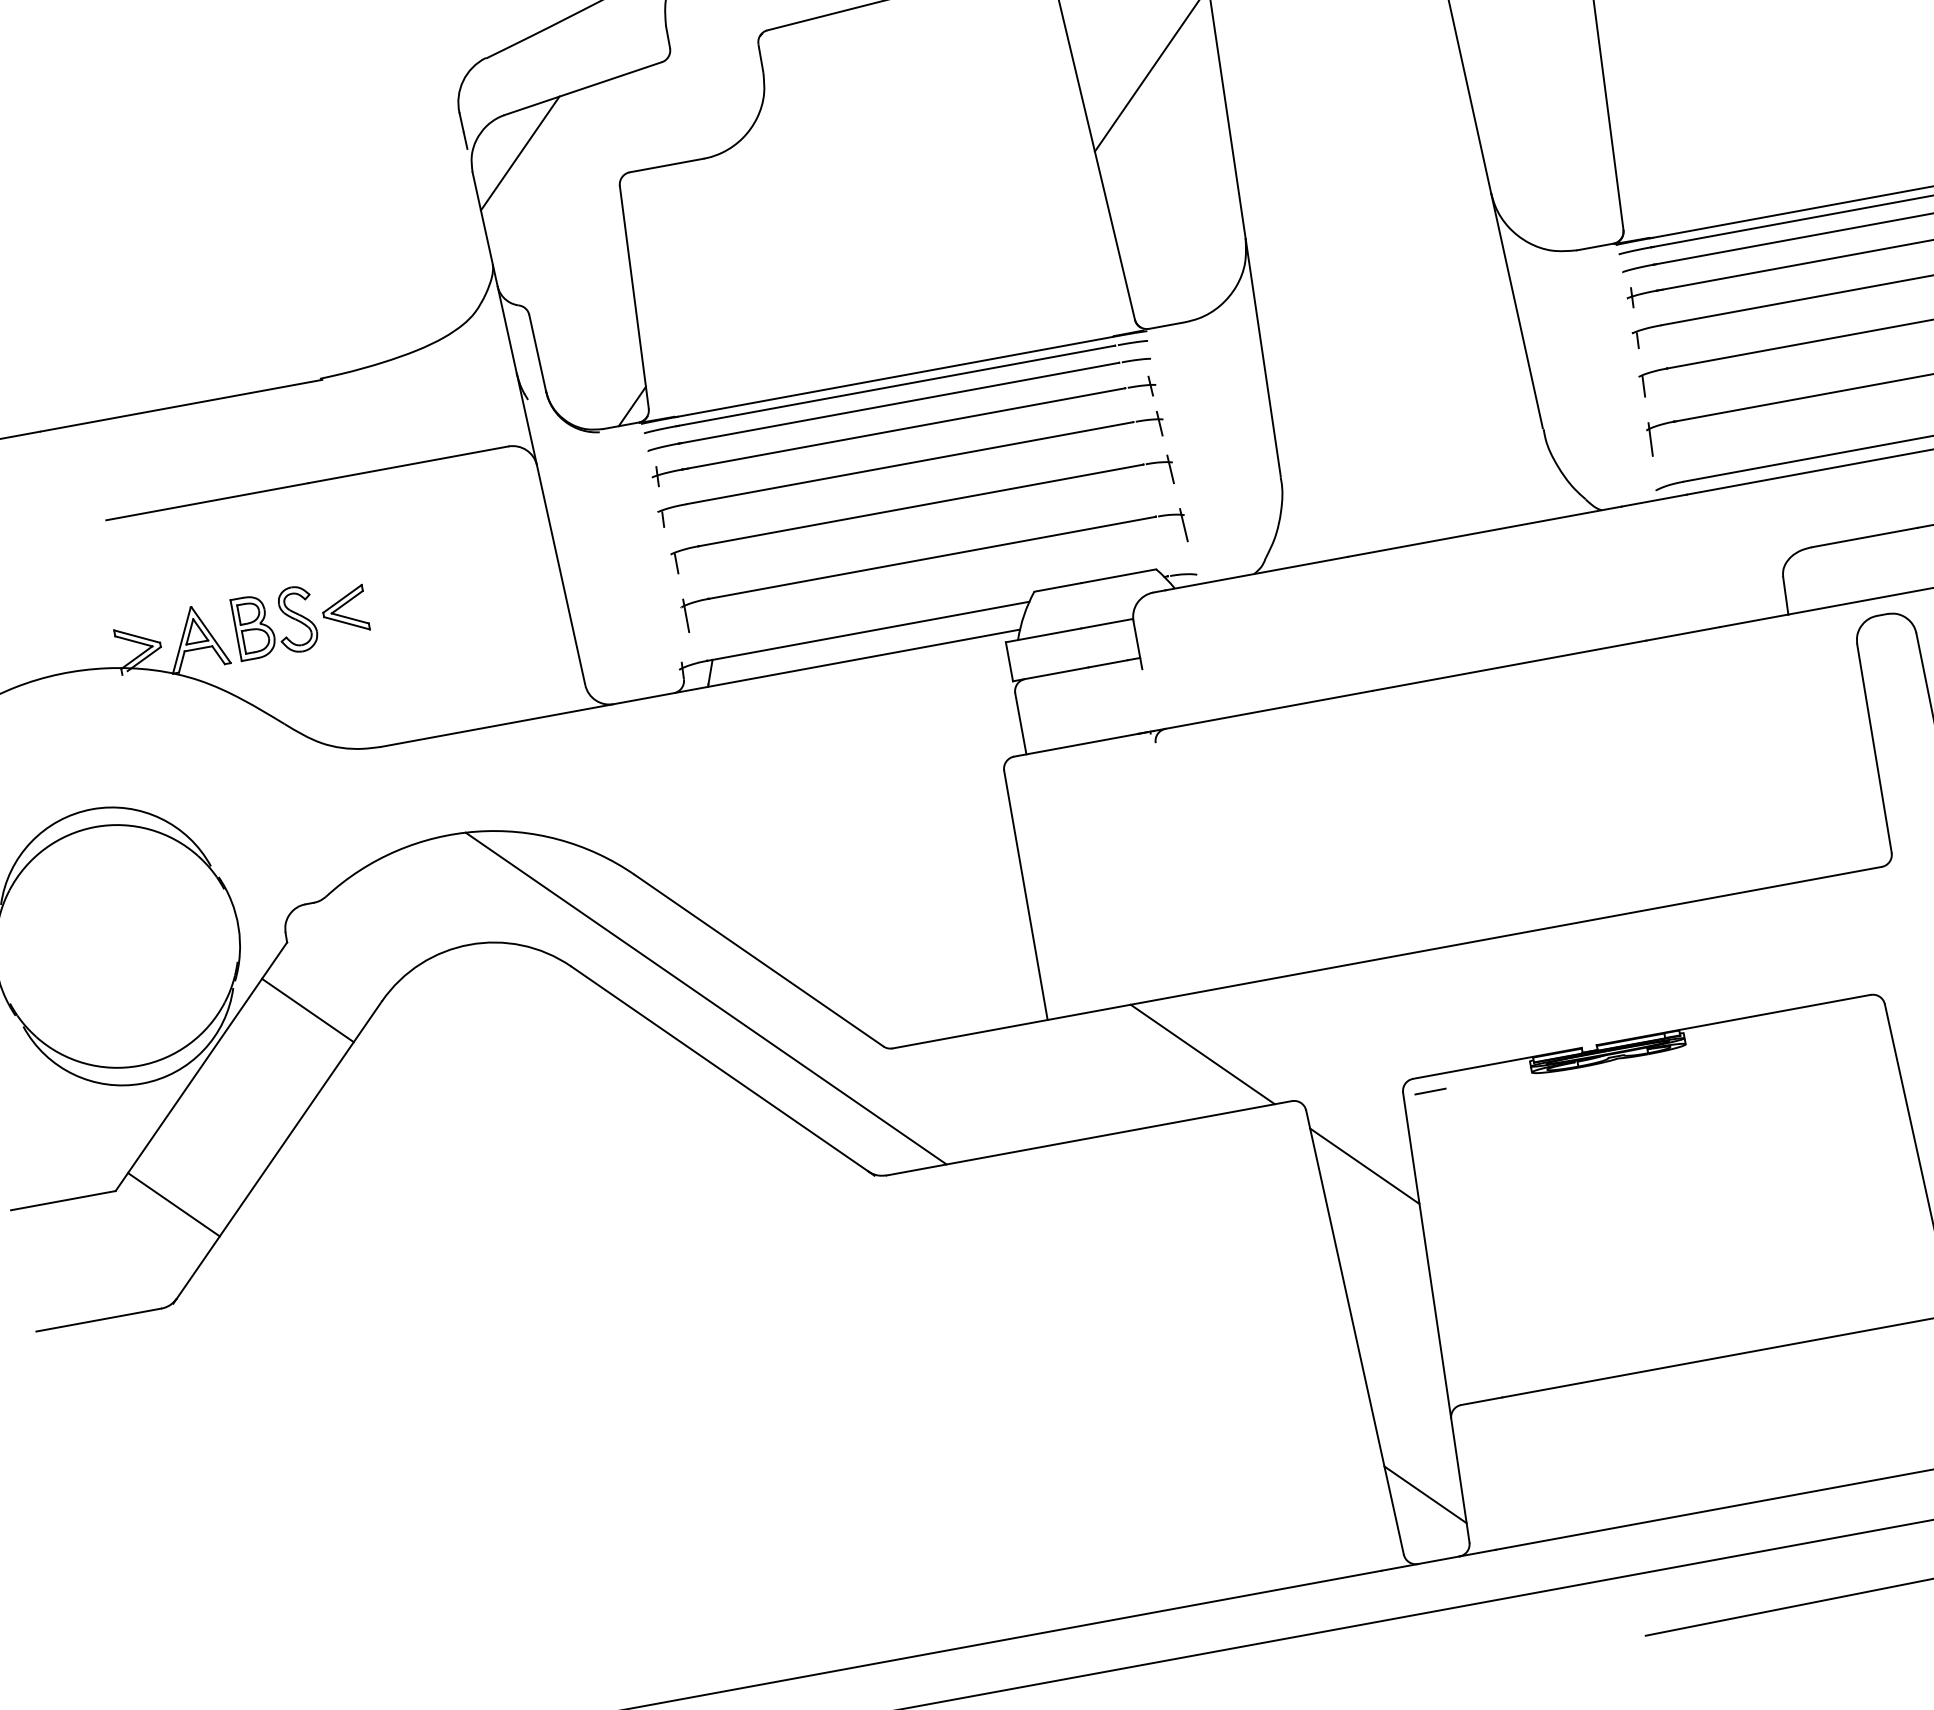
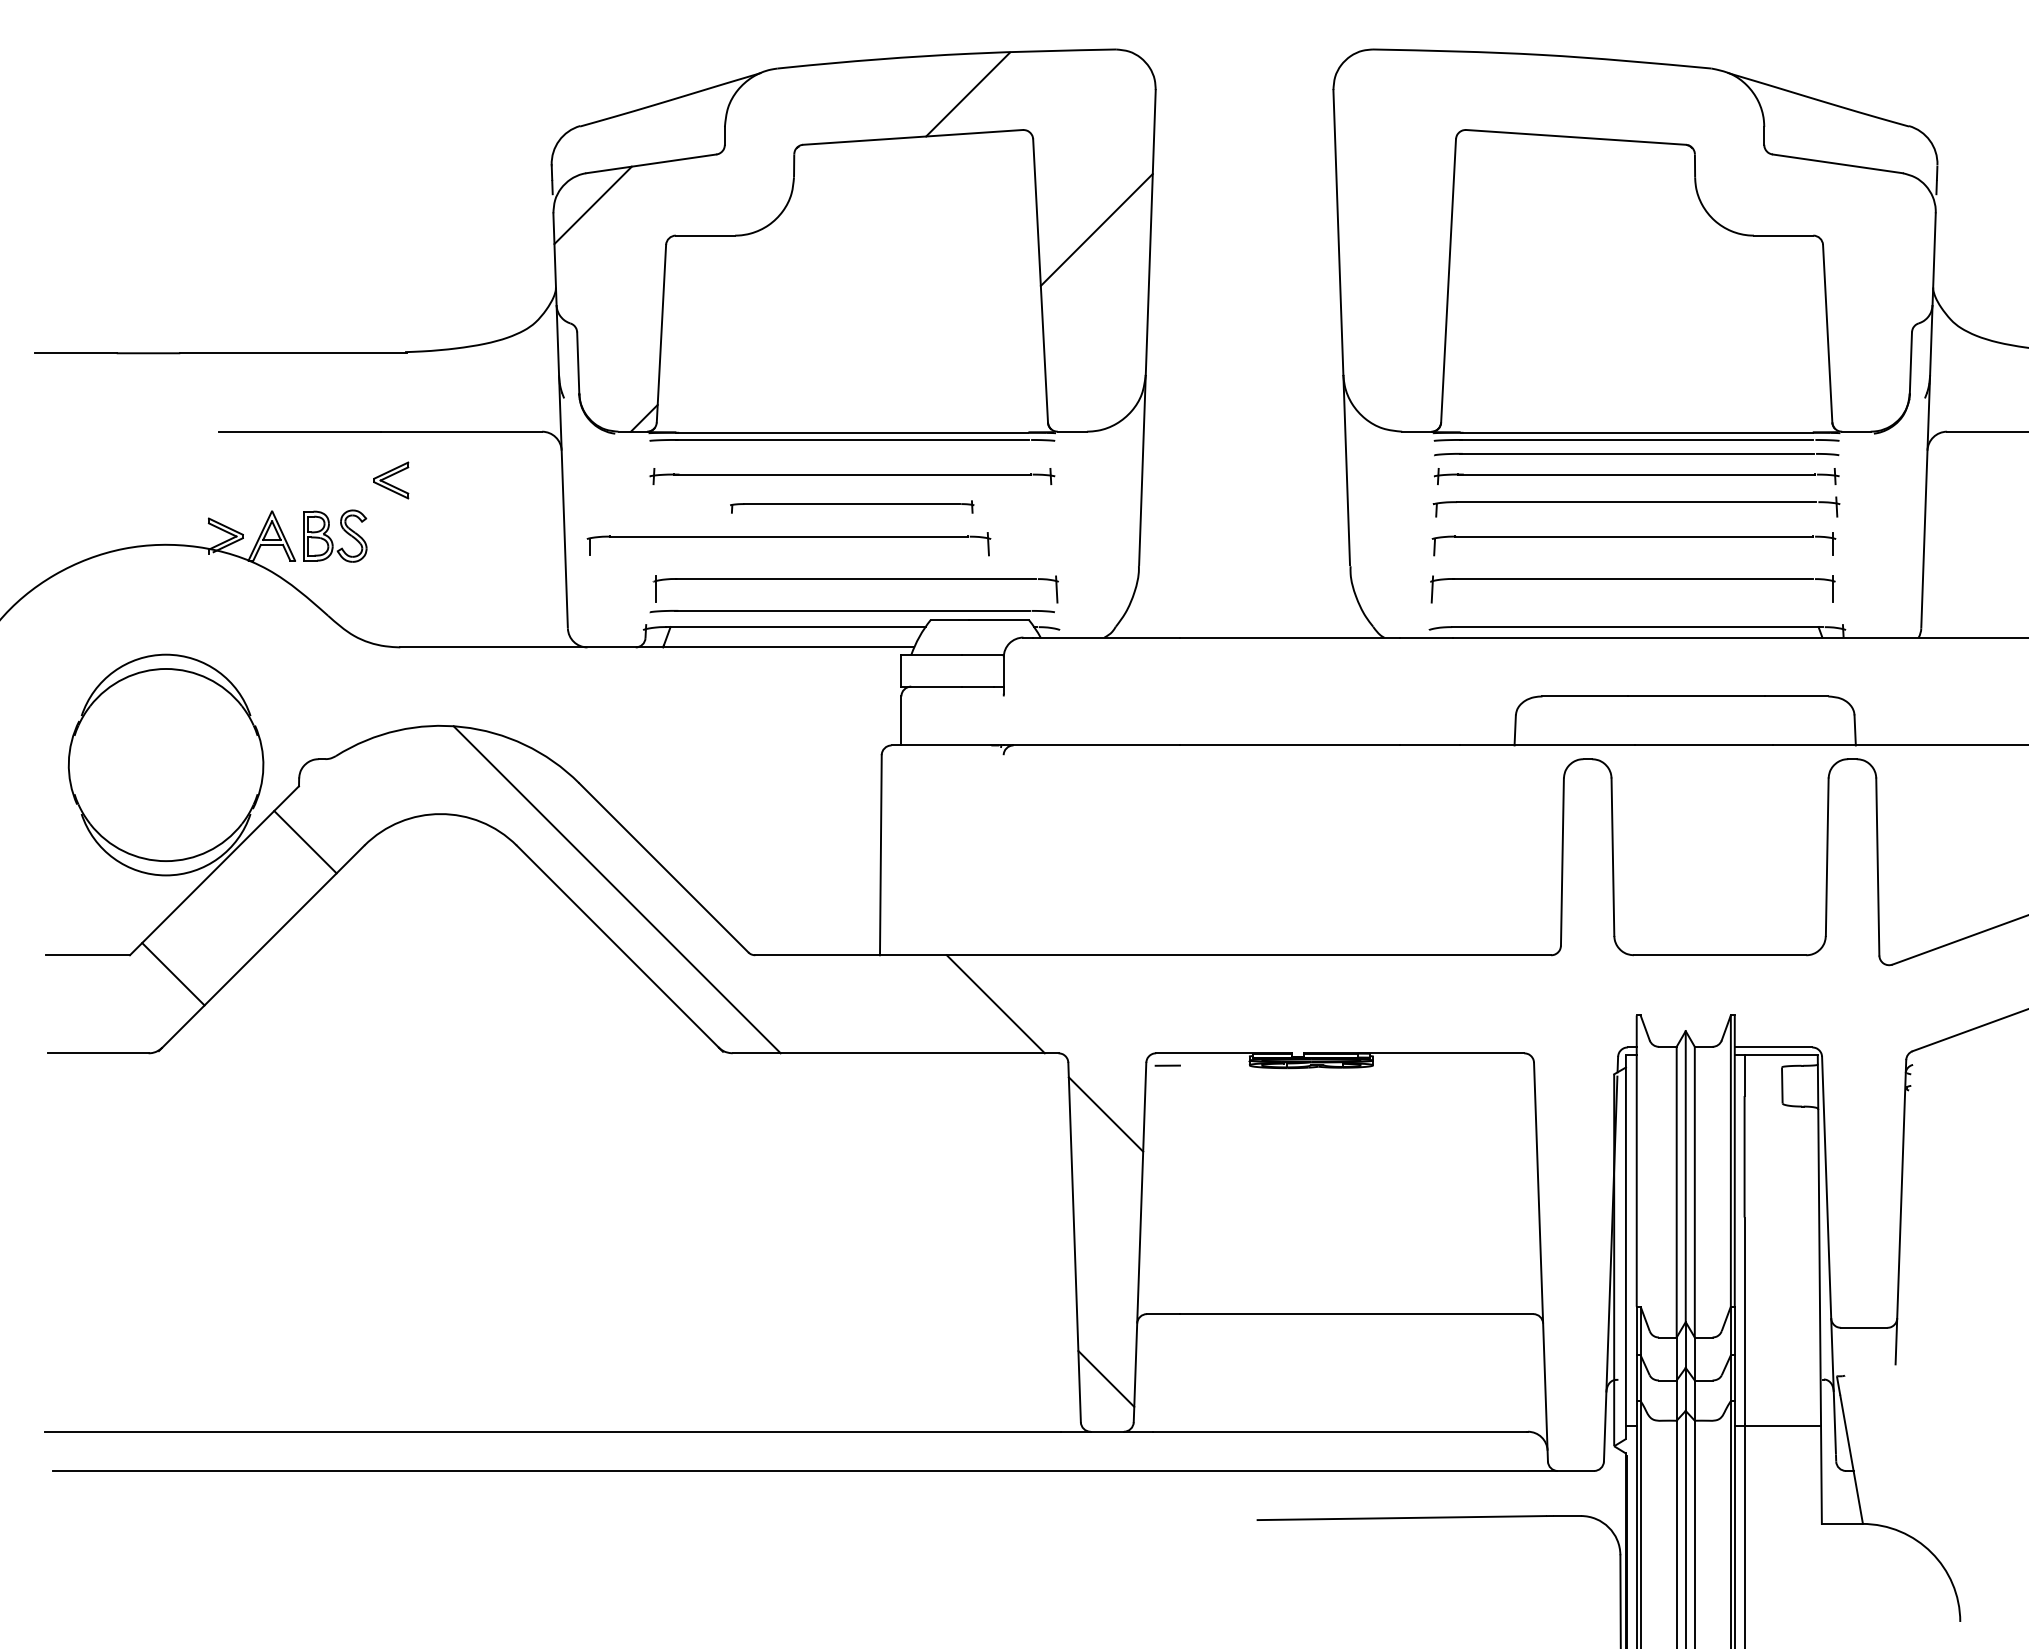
part: (898, 404) -> (851, 611), moved
part: (909, 468) -> (851, 506), size x0.6
part: (920, 506) -> (788, 537), moved
part: (345, 611) -> (391, 480), moved

